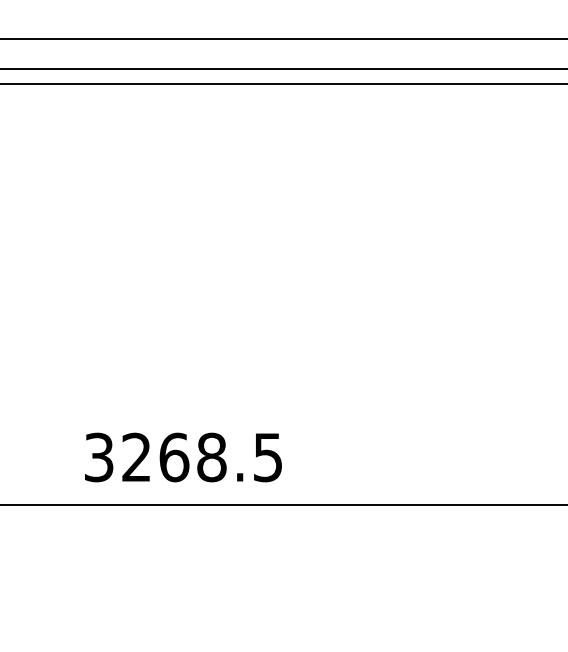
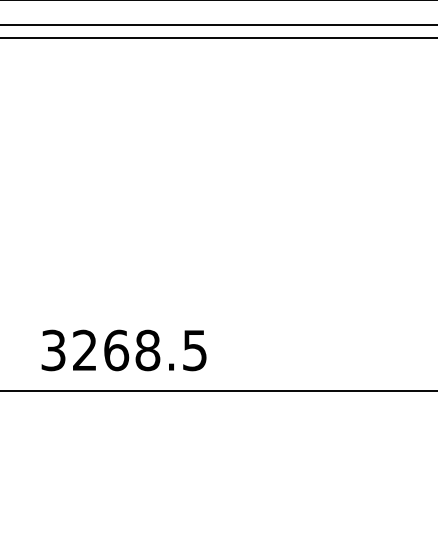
text: (183, 457) -> (124, 350), moved

